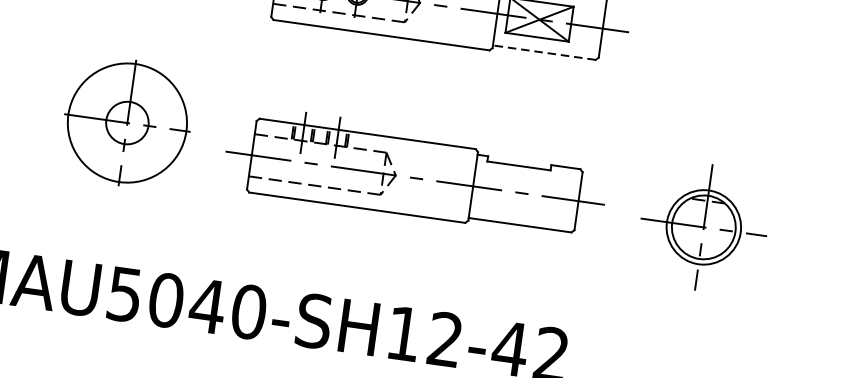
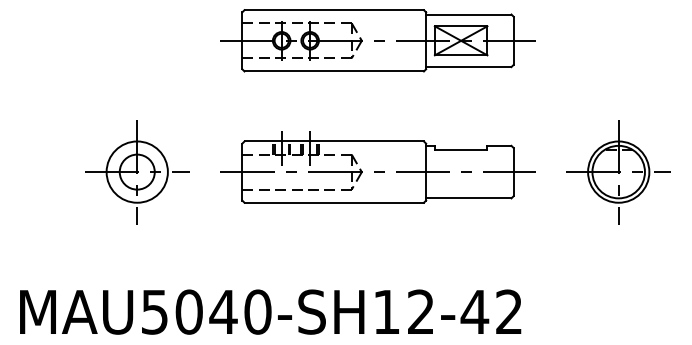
line: (543, 53) -> (468, 67), dashed -> solid
circle: (126, 122) -> (136, 171), size x0.62
part: (415, 172) -> (377, 167), moved
part: (703, 227) -> (618, 172), moved

